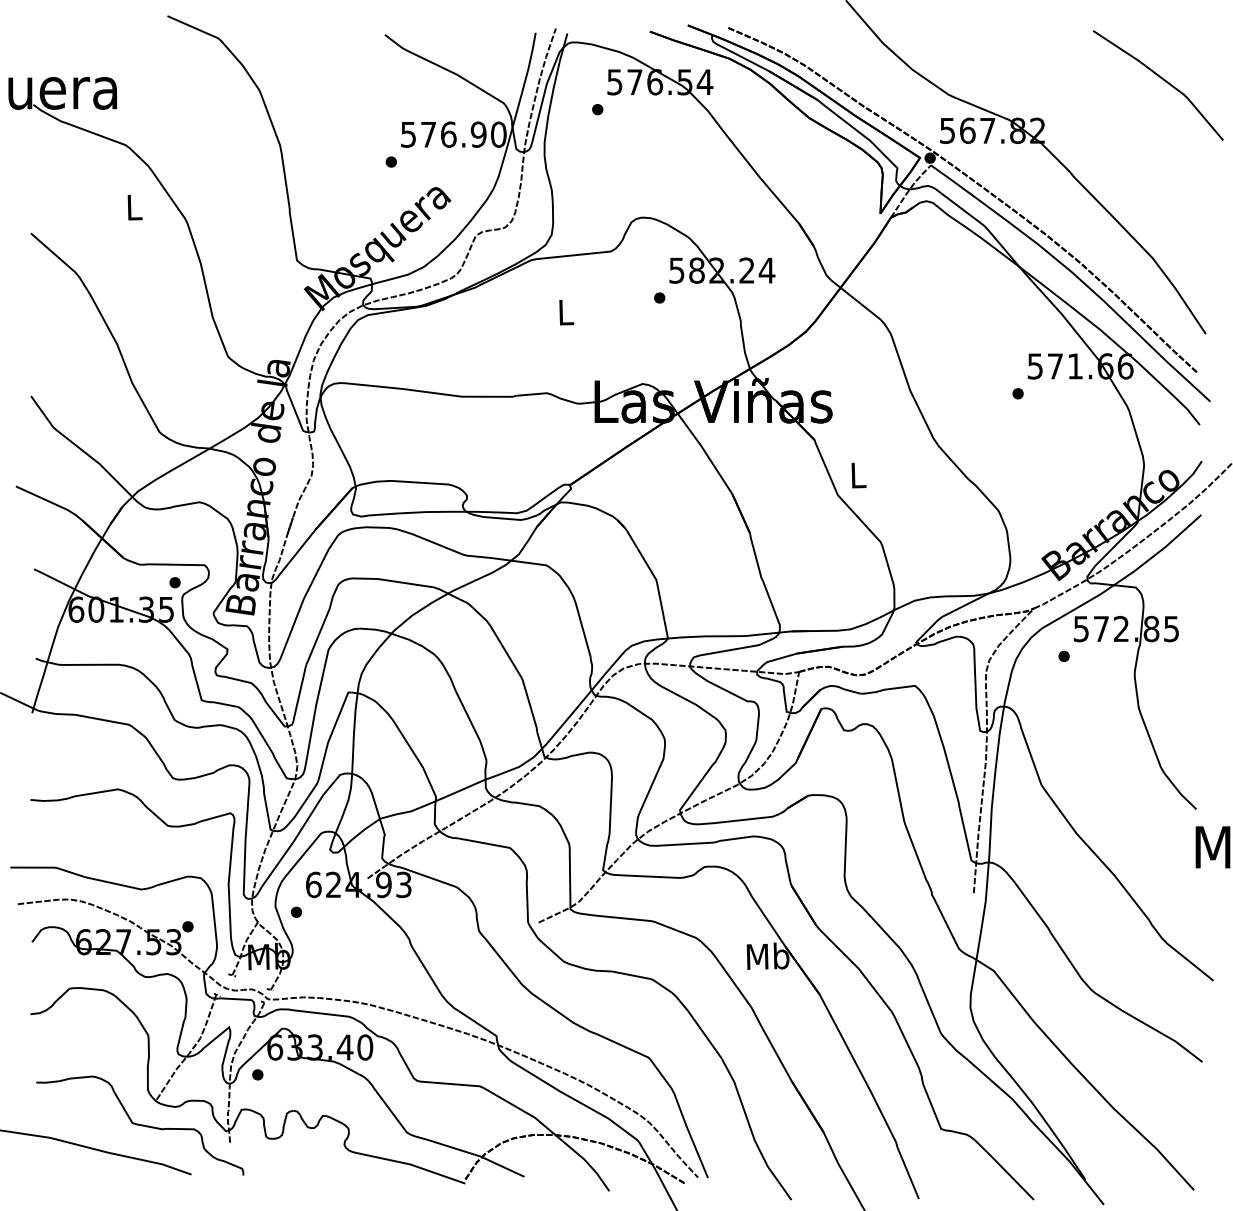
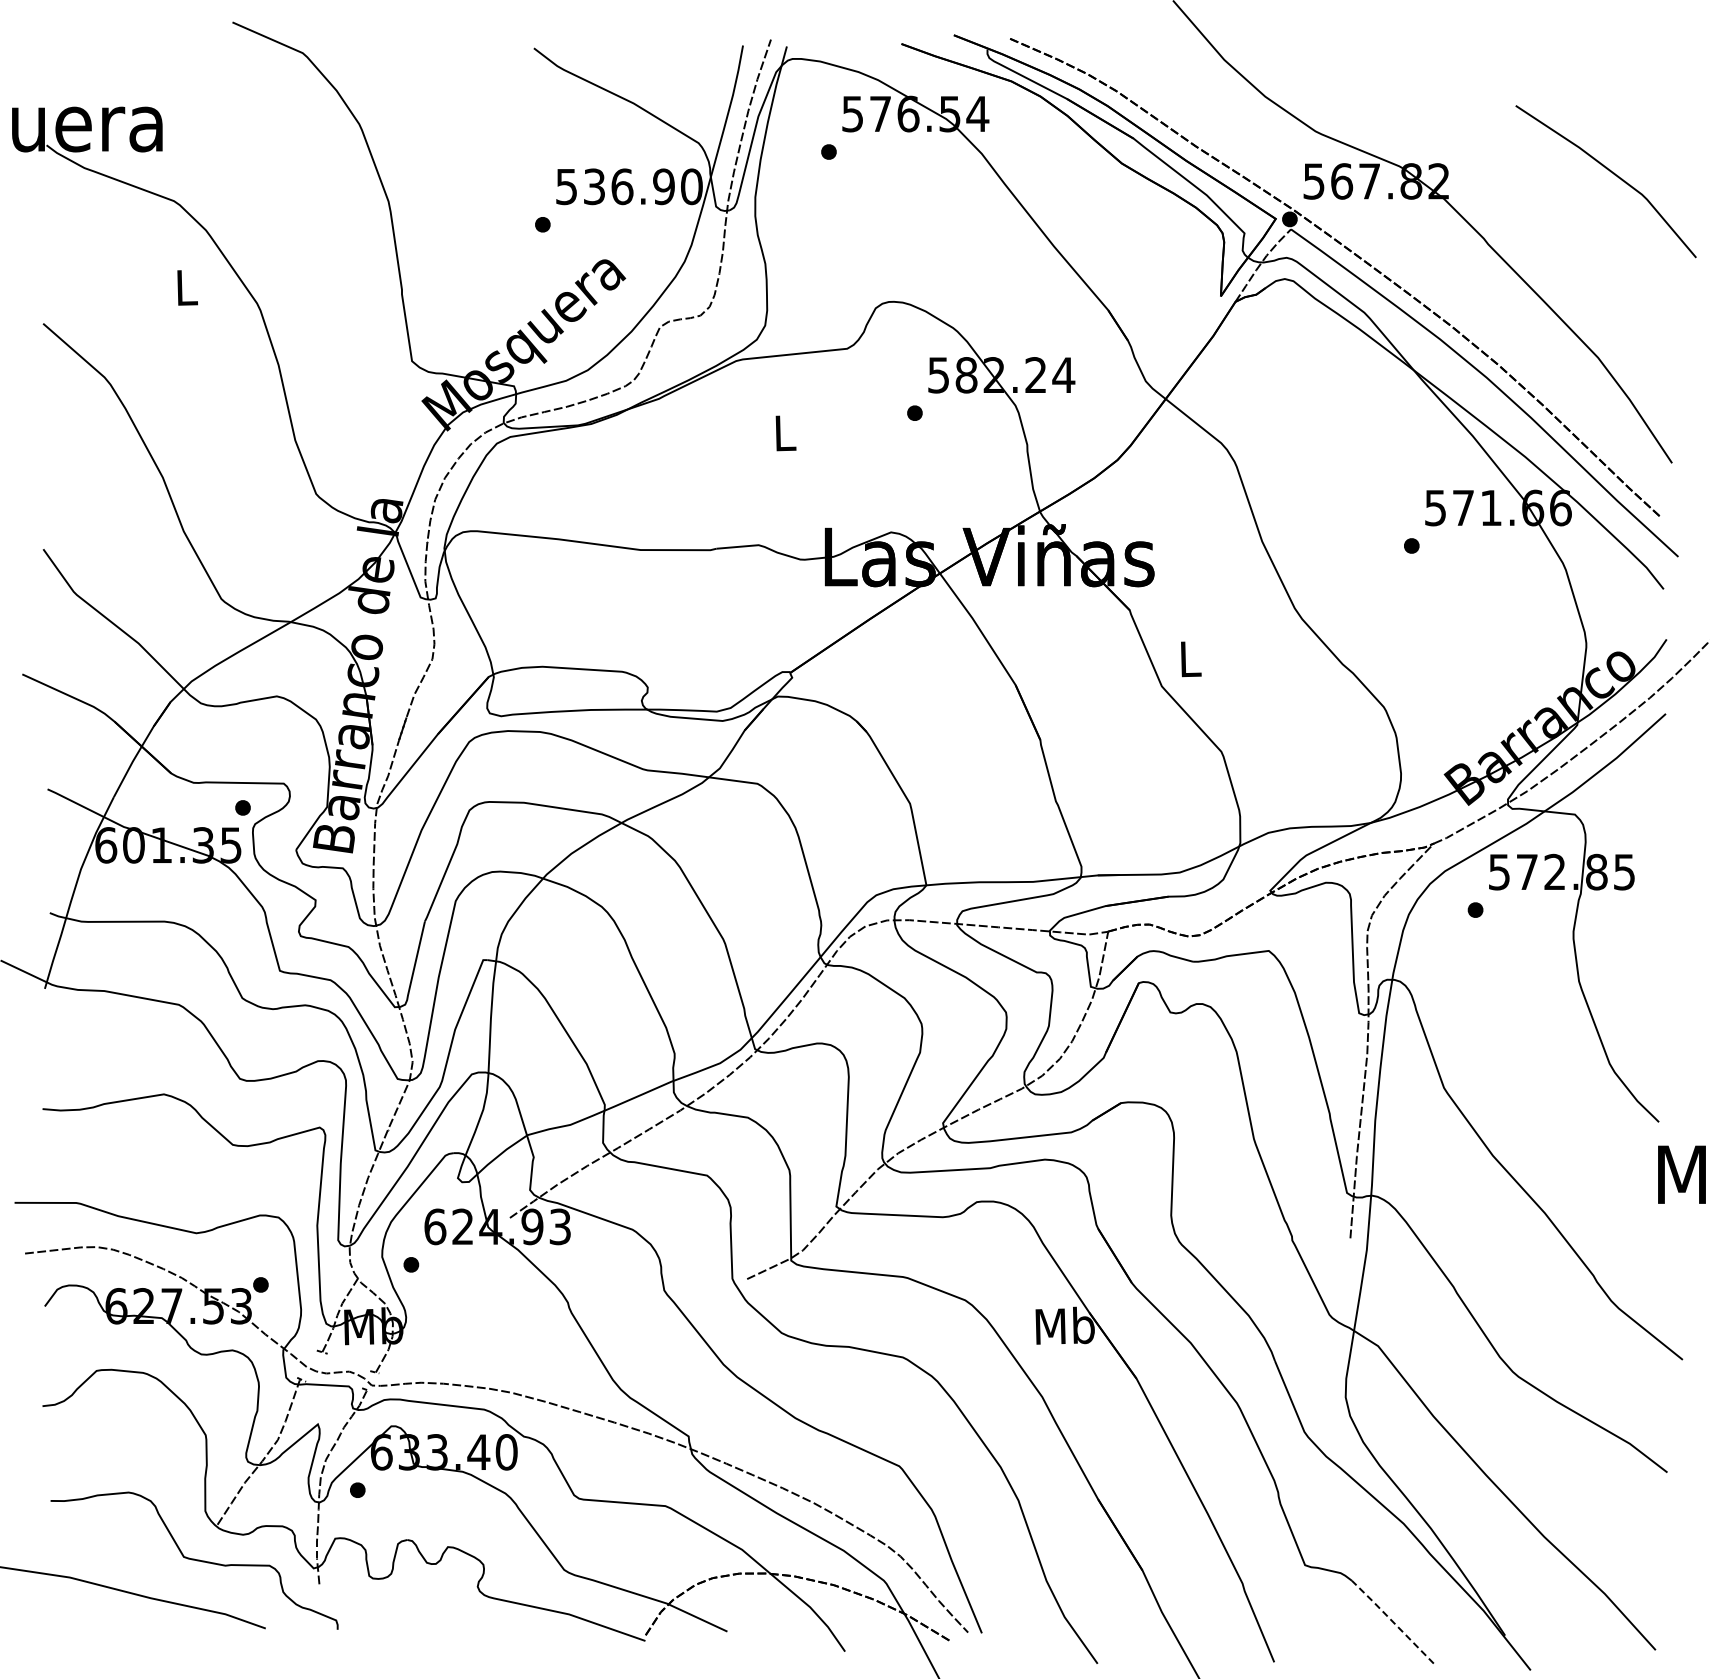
line: (1161, 78) -> (1610, 172), moved
text: (428, 134) -> (594, 186), 576.90 -> 536.90
line: (1004, 1169) -> (1392, 1621), solid -> dashed

